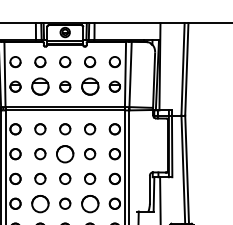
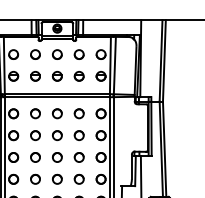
part: (40, 86) -> (35, 76), size x0.62
part: (89, 86) -> (78, 76), size x0.62
circle: (65, 153) -> (57, 135), size x0.62
part: (40, 202) -> (35, 178), size x0.62
part: (89, 202) -> (78, 178), size x0.62

